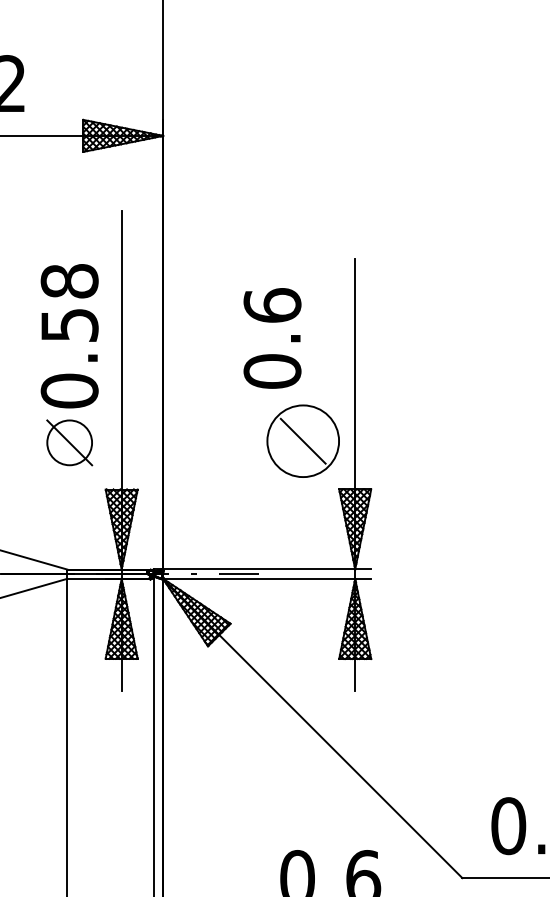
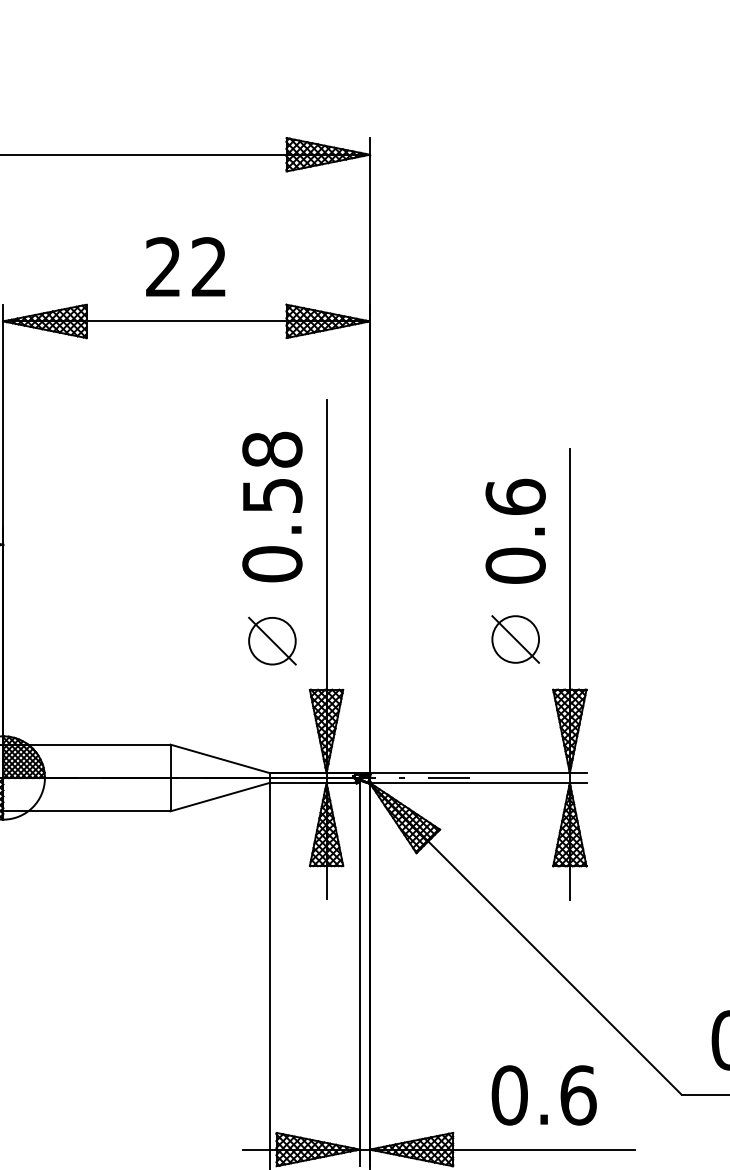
text: (69, 335) -> (272, 506), moved
text: (272, 337) -> (515, 530), moved
circle: (303, 441) -> (515, 639), size x0.62

